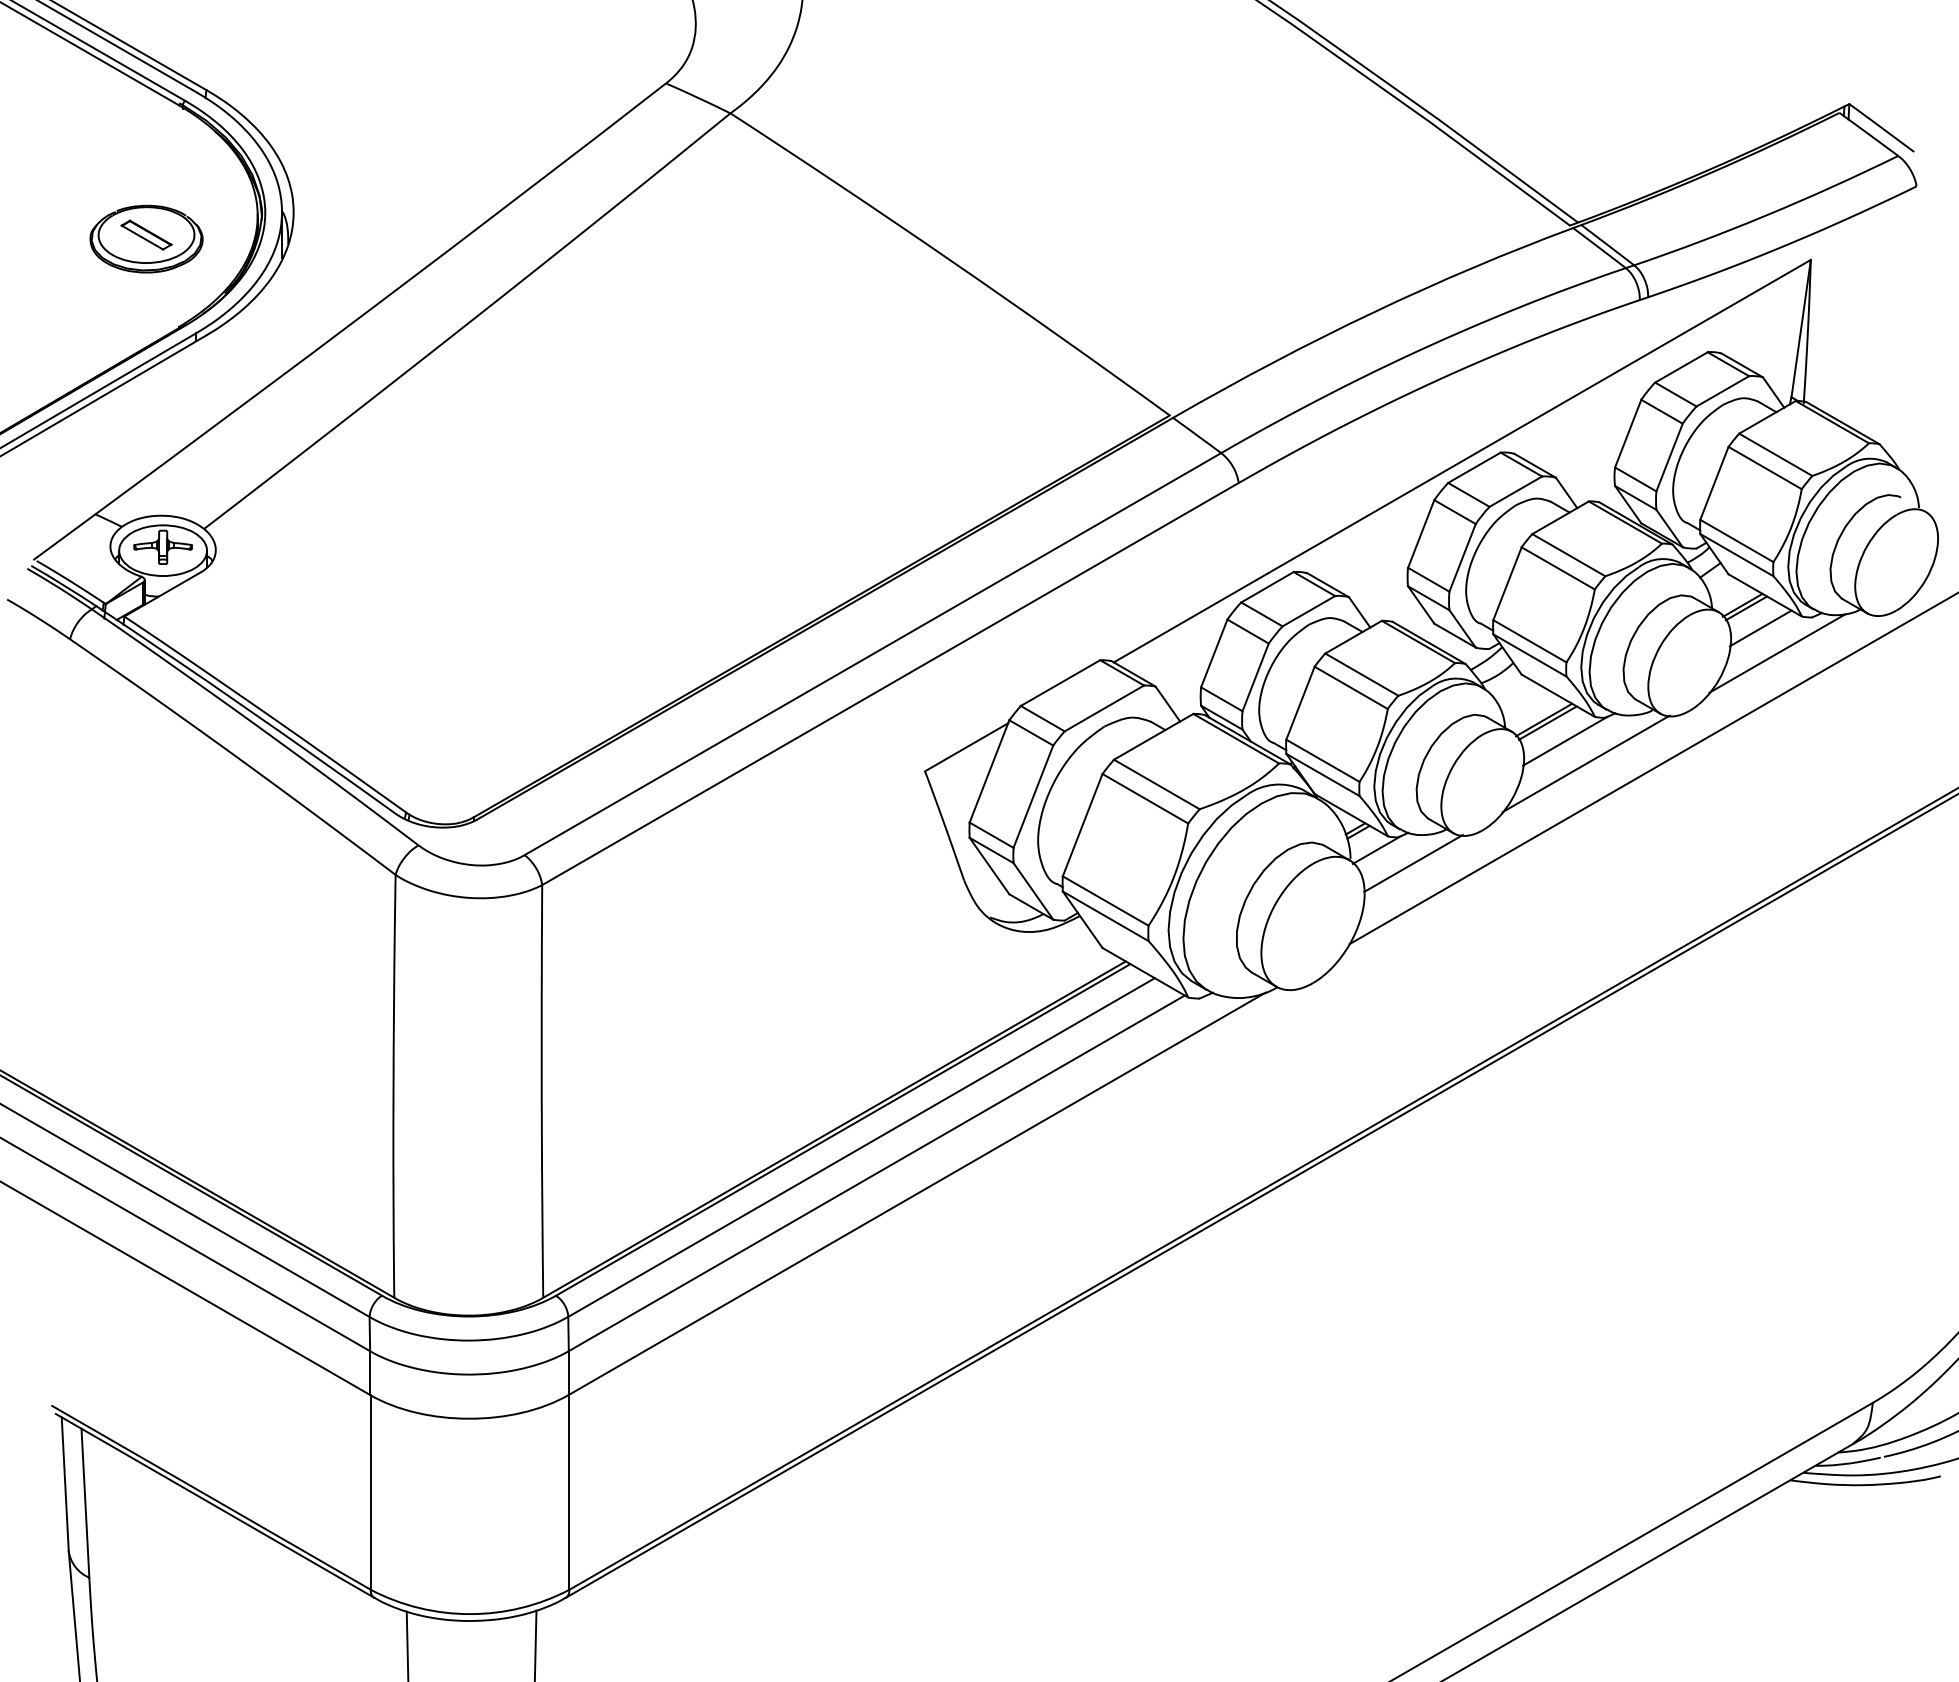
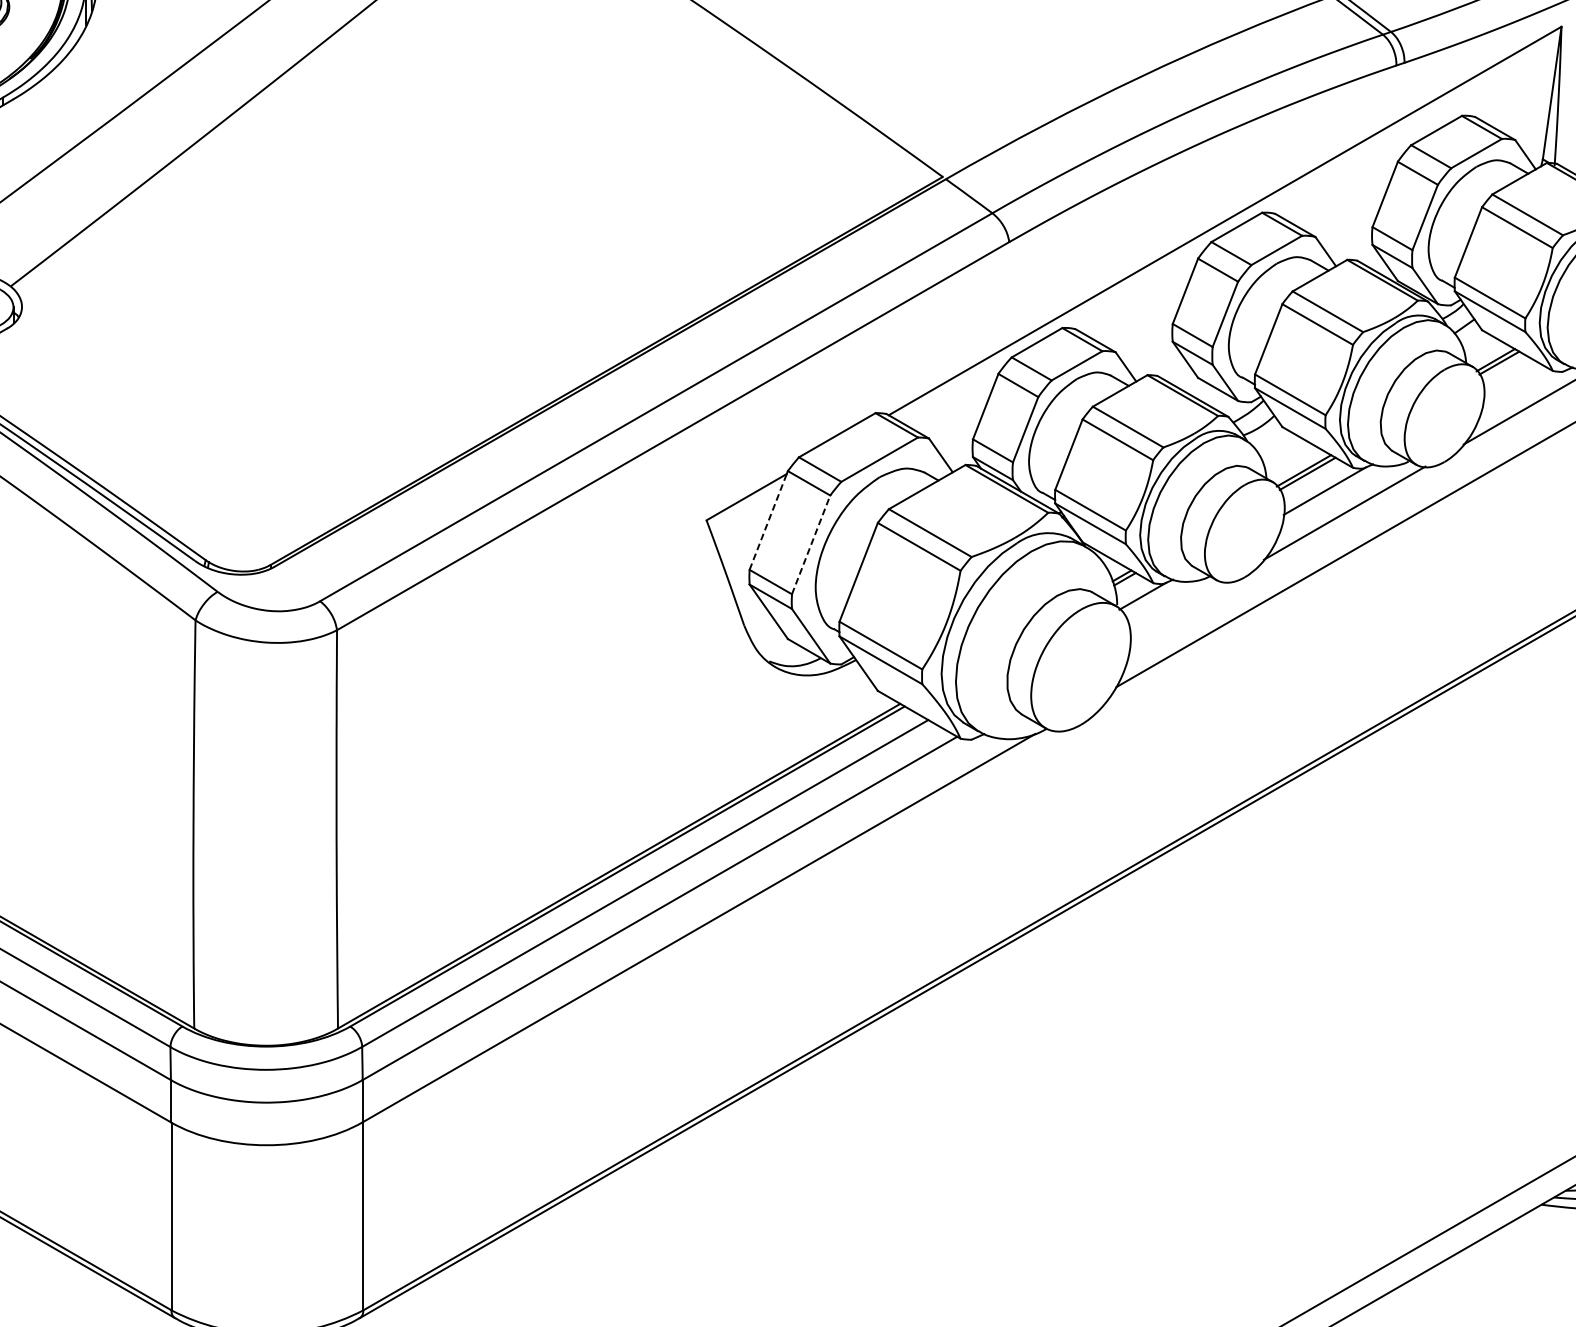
line: (1760, 628) -> (1512, 382), removed
line: (989, 772) -> (768, 521), solid -> dashed
line: (1033, 796) -> (811, 544), solid -> dashed
line: (1413, 863) -> (1177, 609), removed

